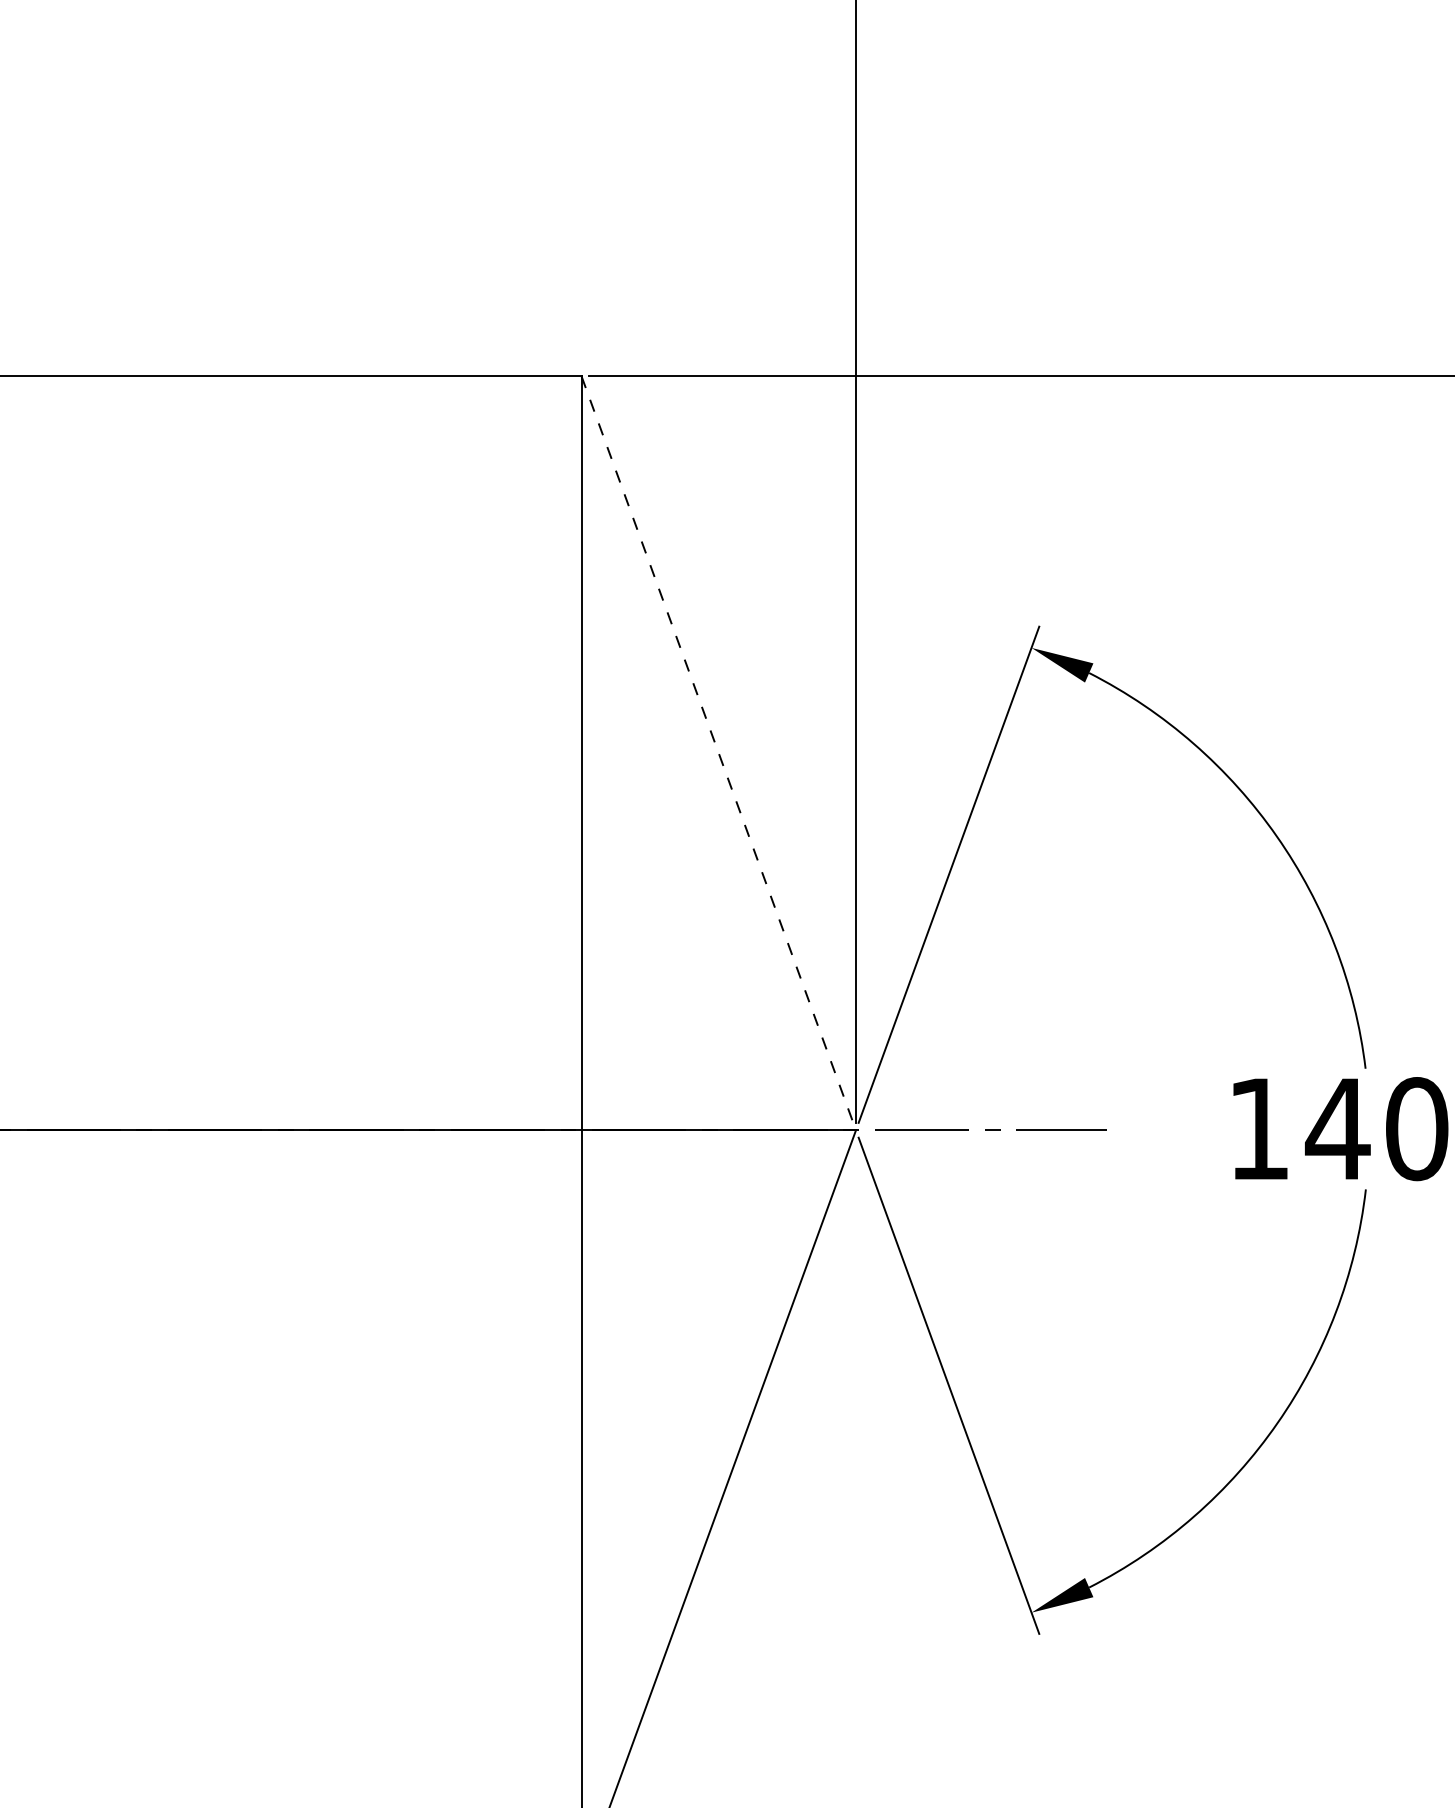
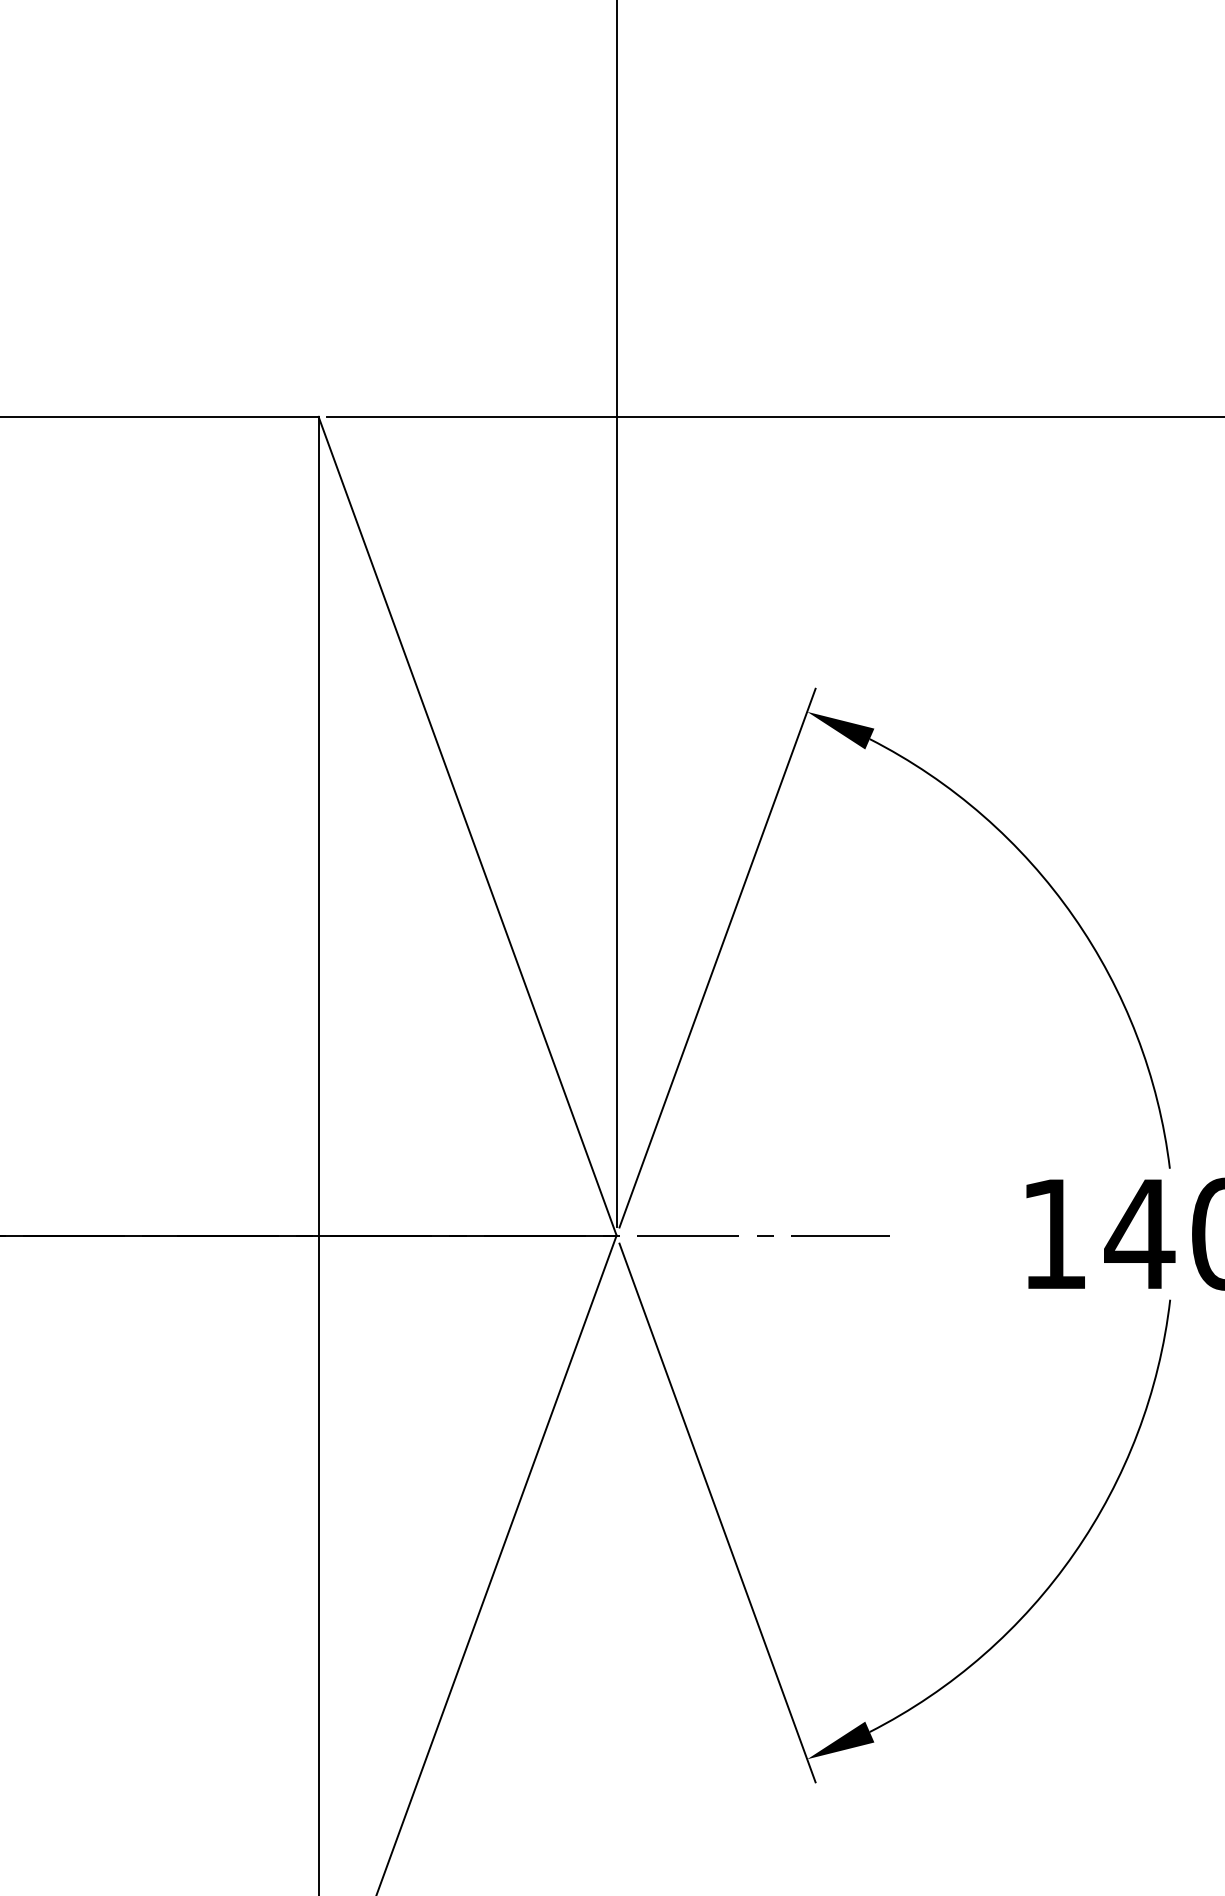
line: (718, 753) -> (467, 826), dashed -> solid

